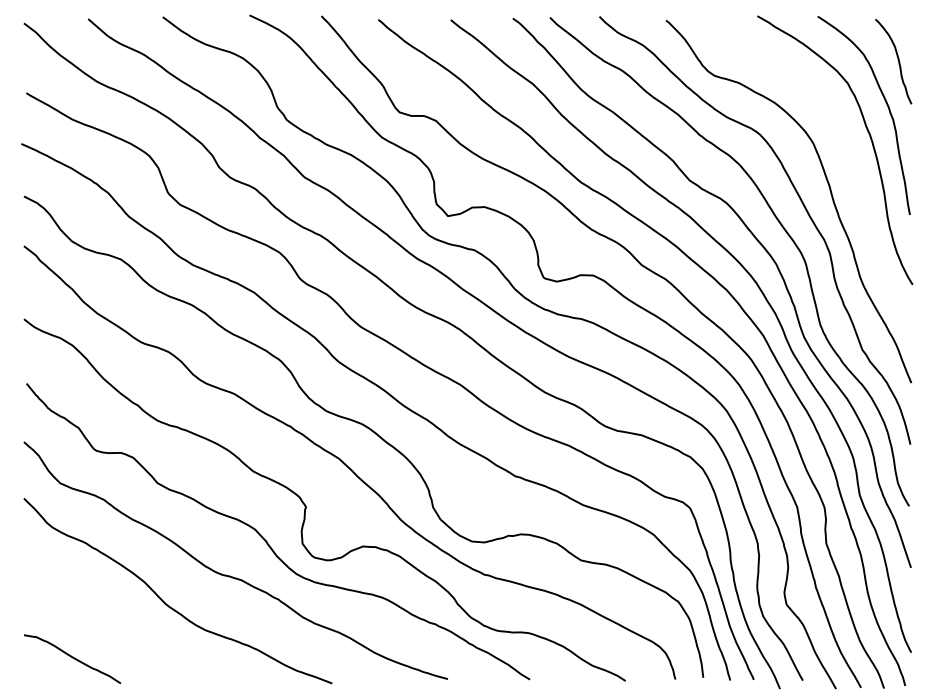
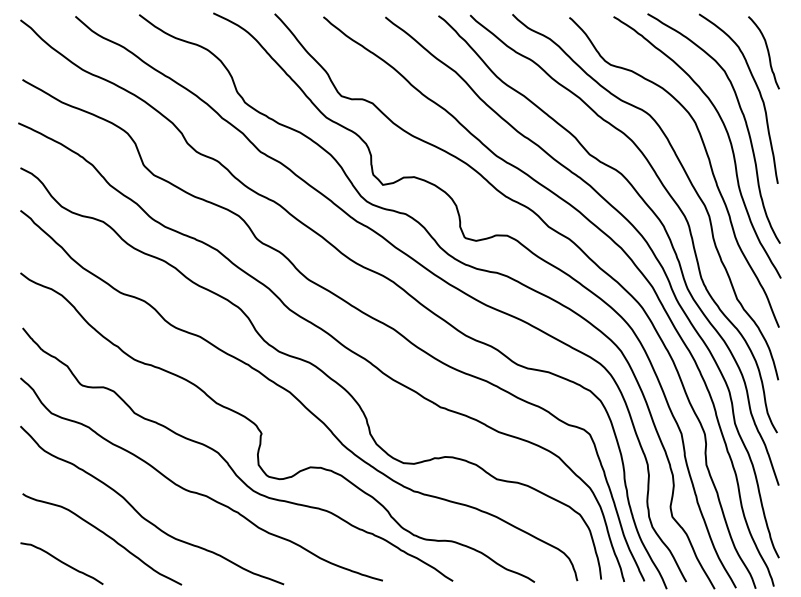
curve: (851, 160) -> (727, 137), added
curve: (122, 625) -> (104, 534), added

